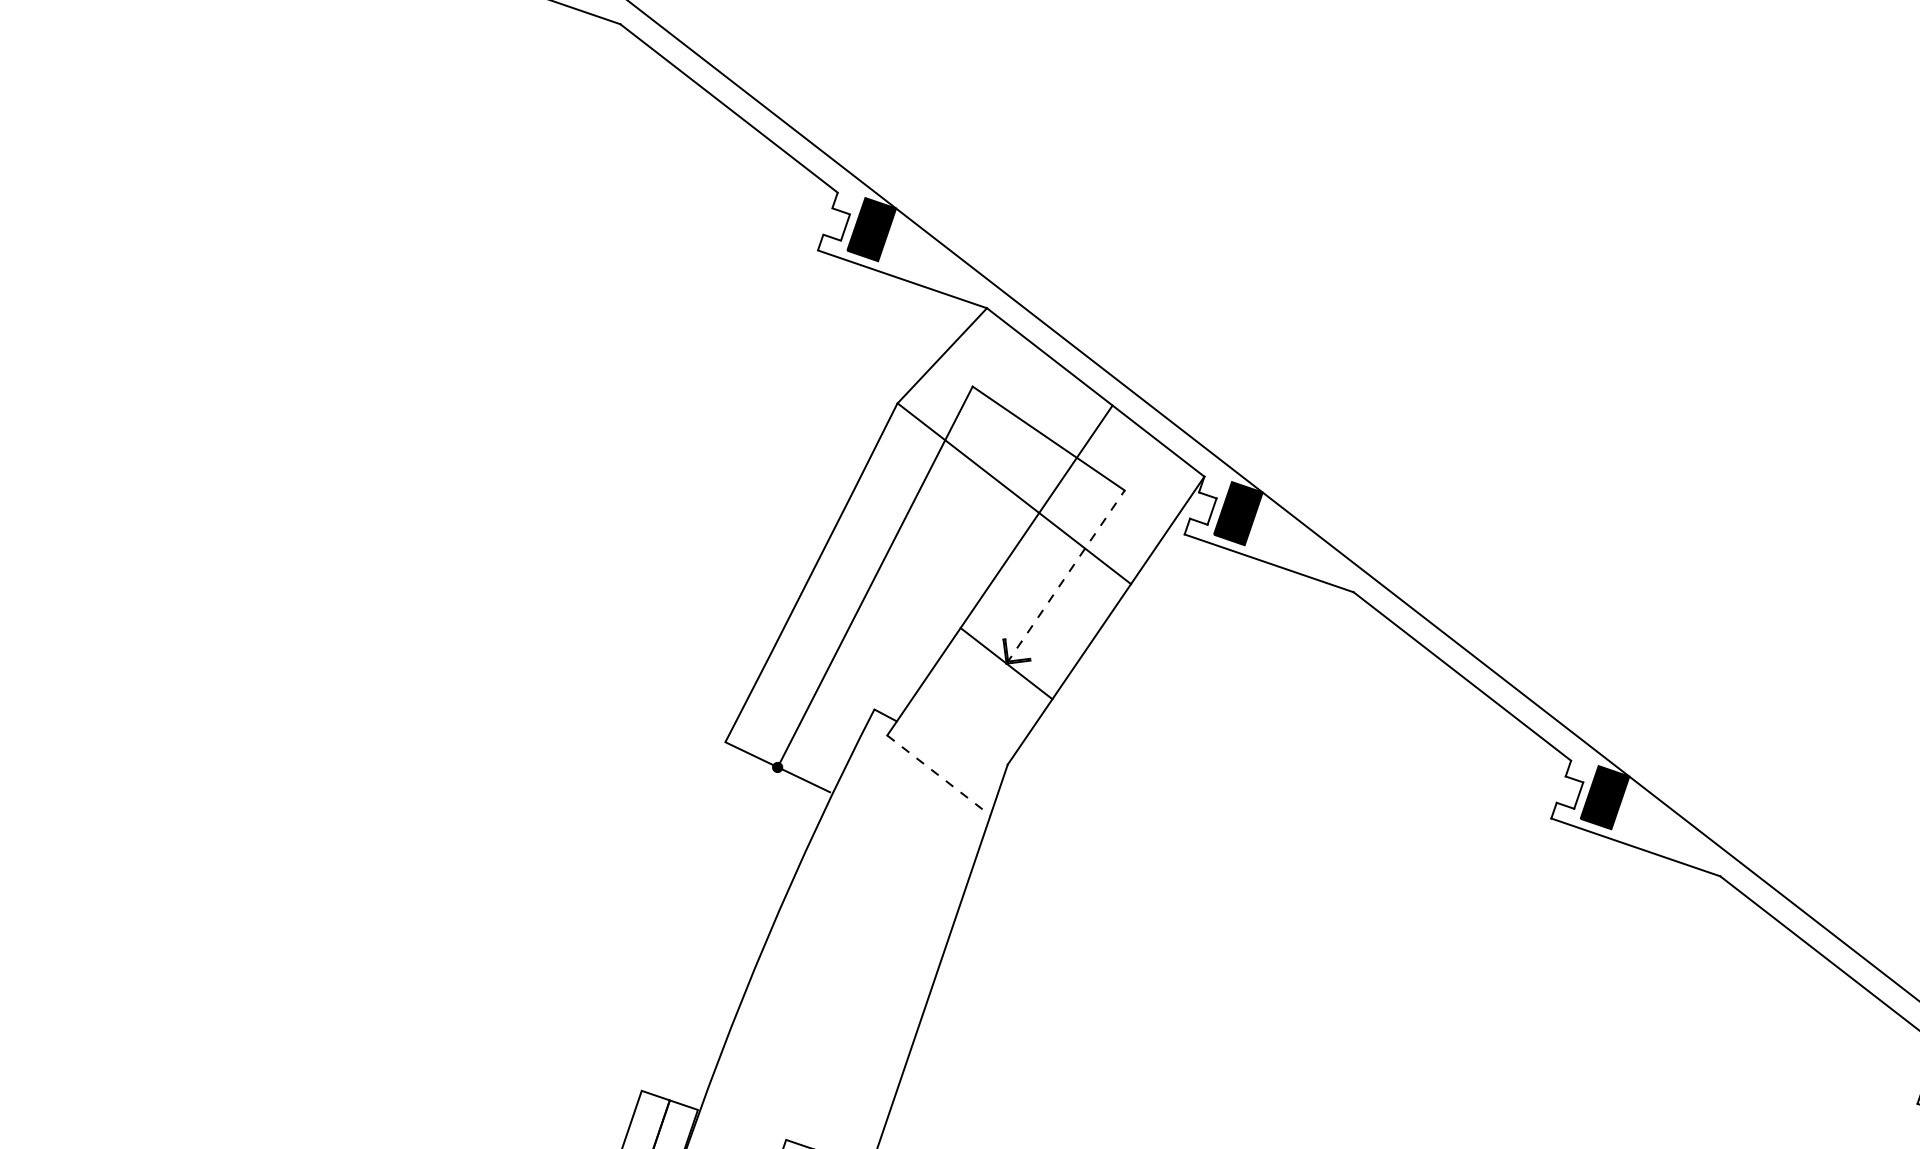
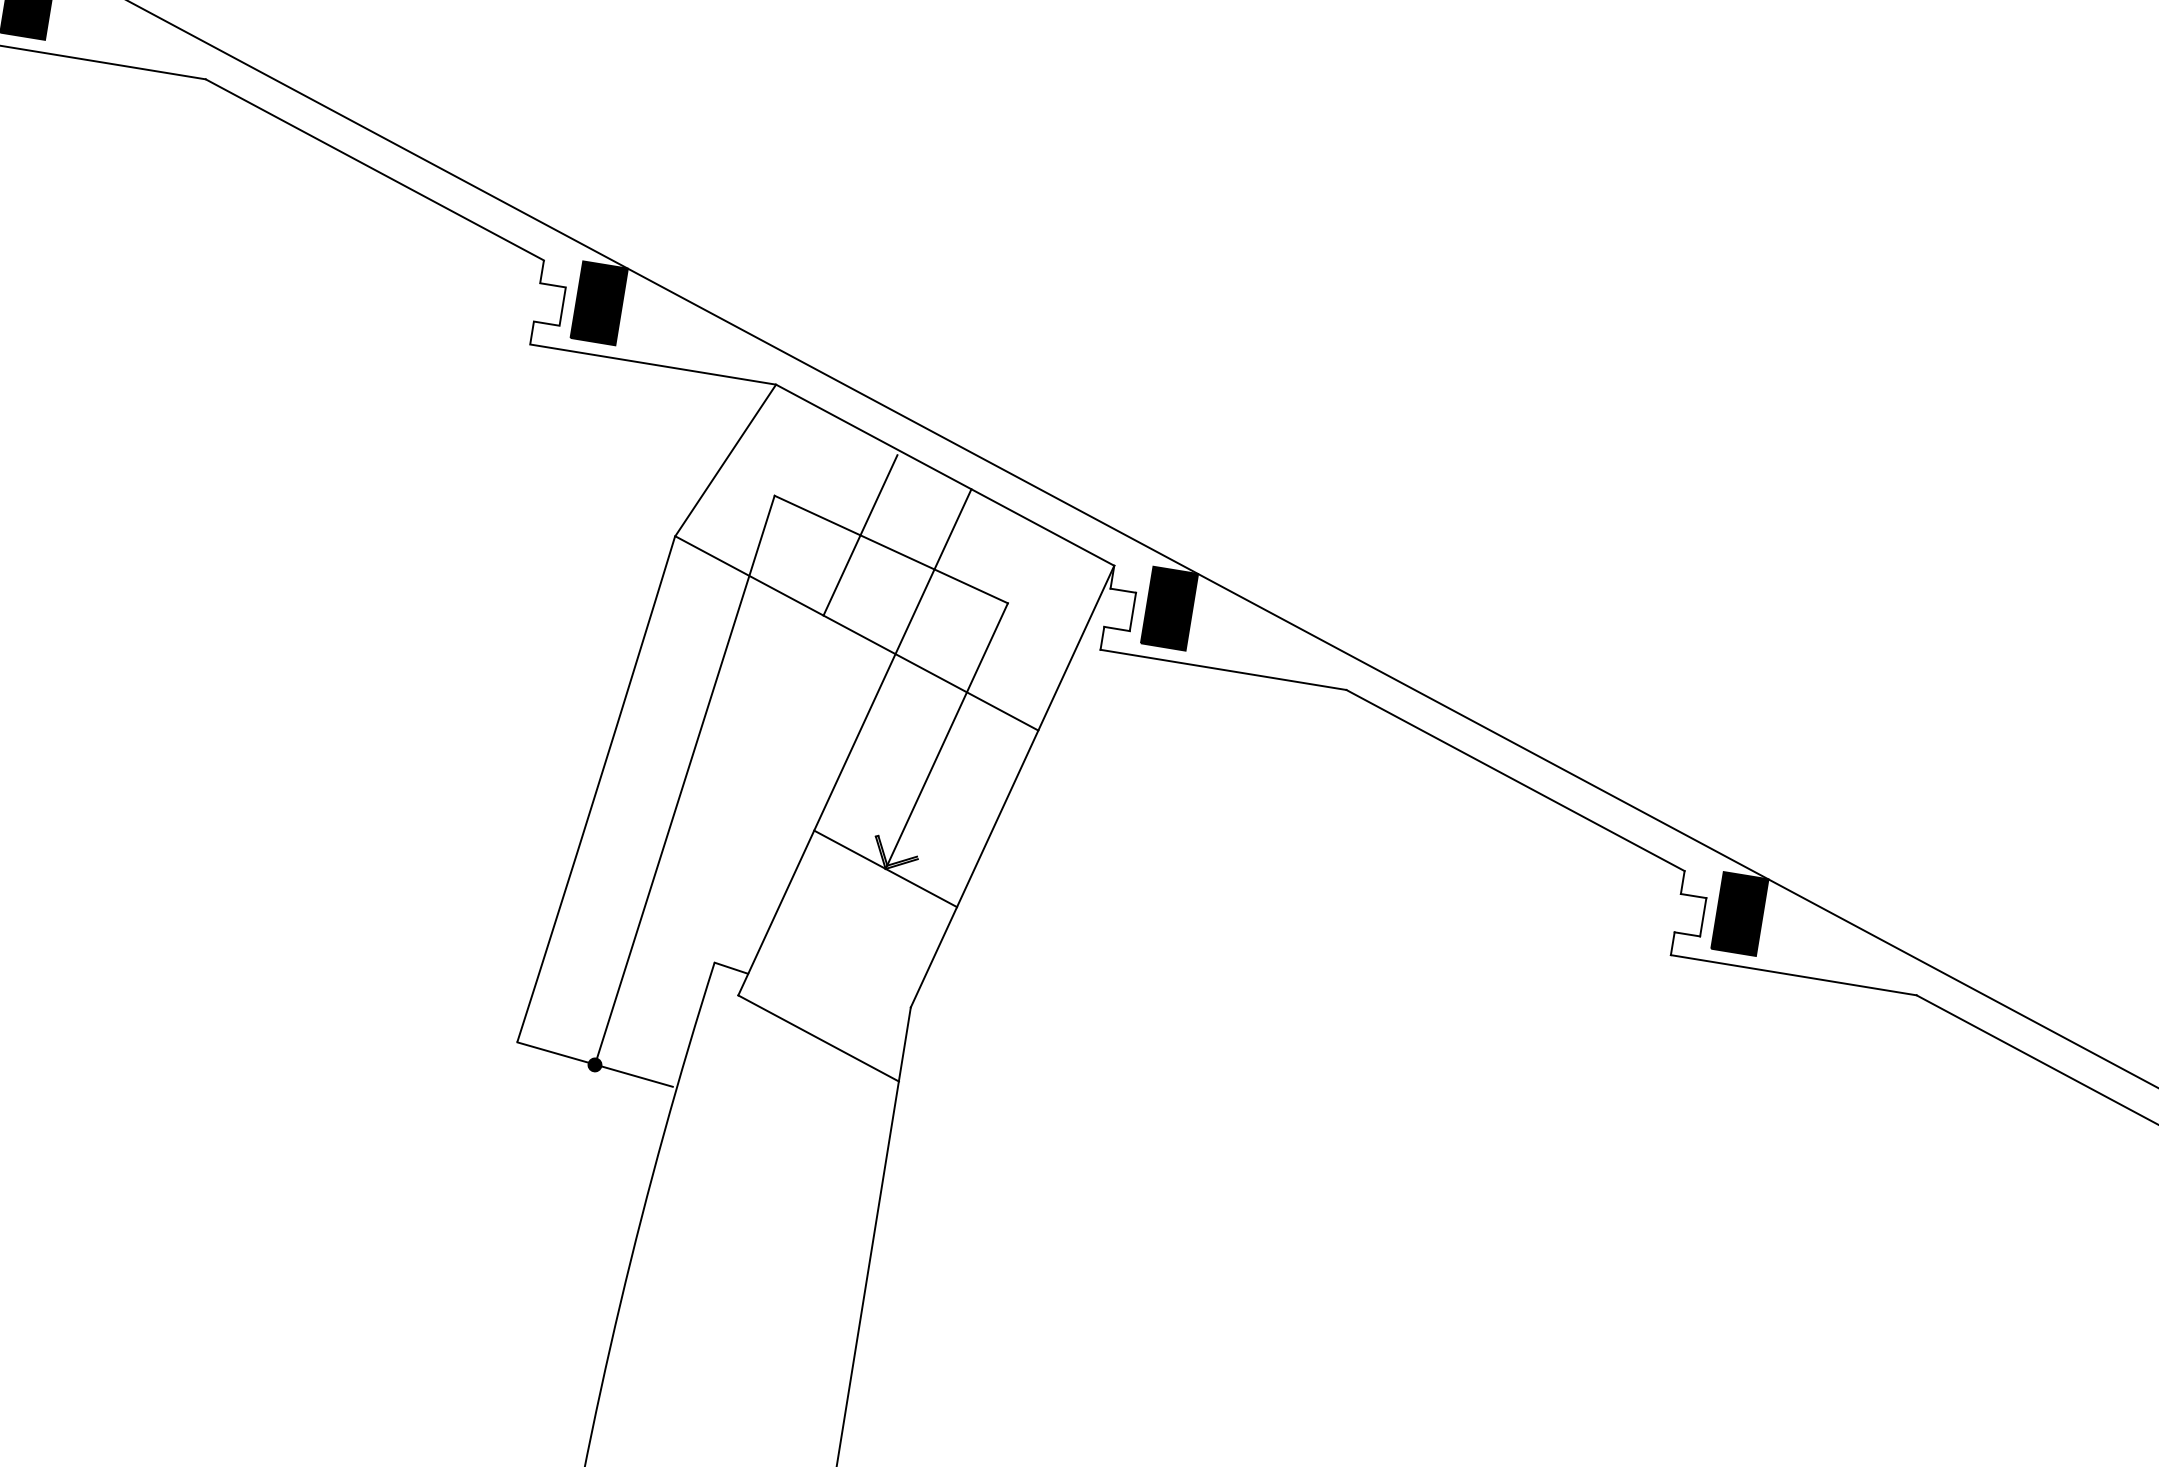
line: (1028, 424) -> (860, 534), added
line: (1065, 577) -> (946, 736), dashed -> solid
line: (939, 775) -> (819, 1038), dashed -> solid

